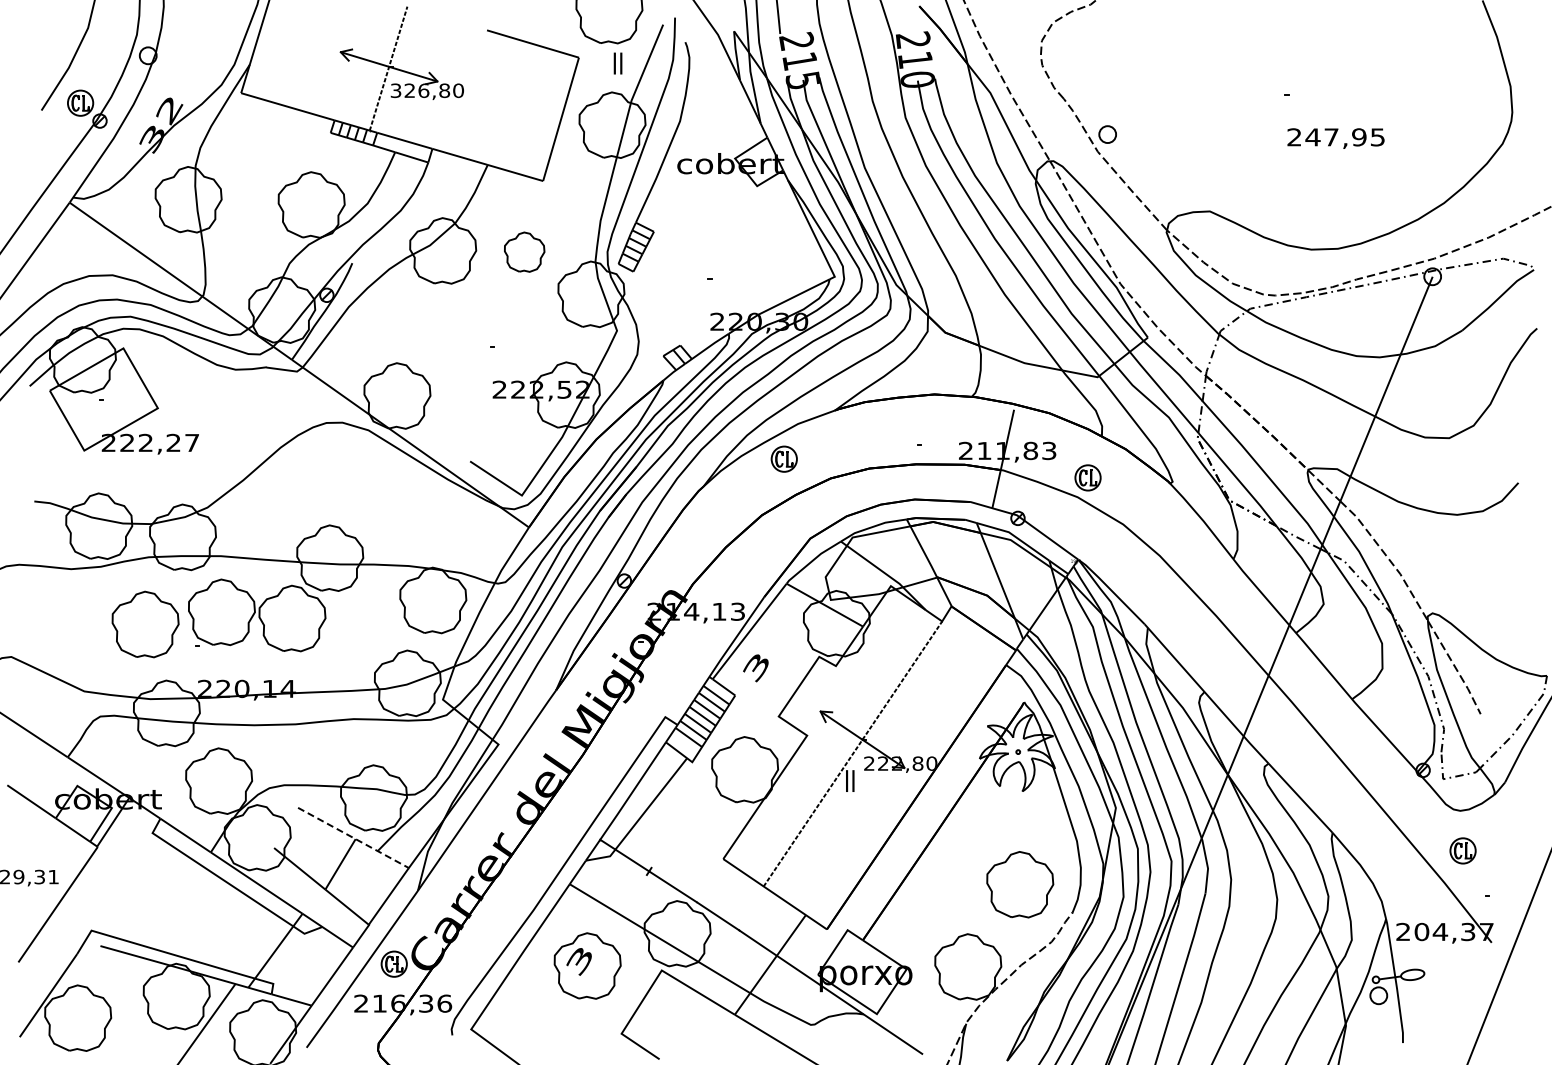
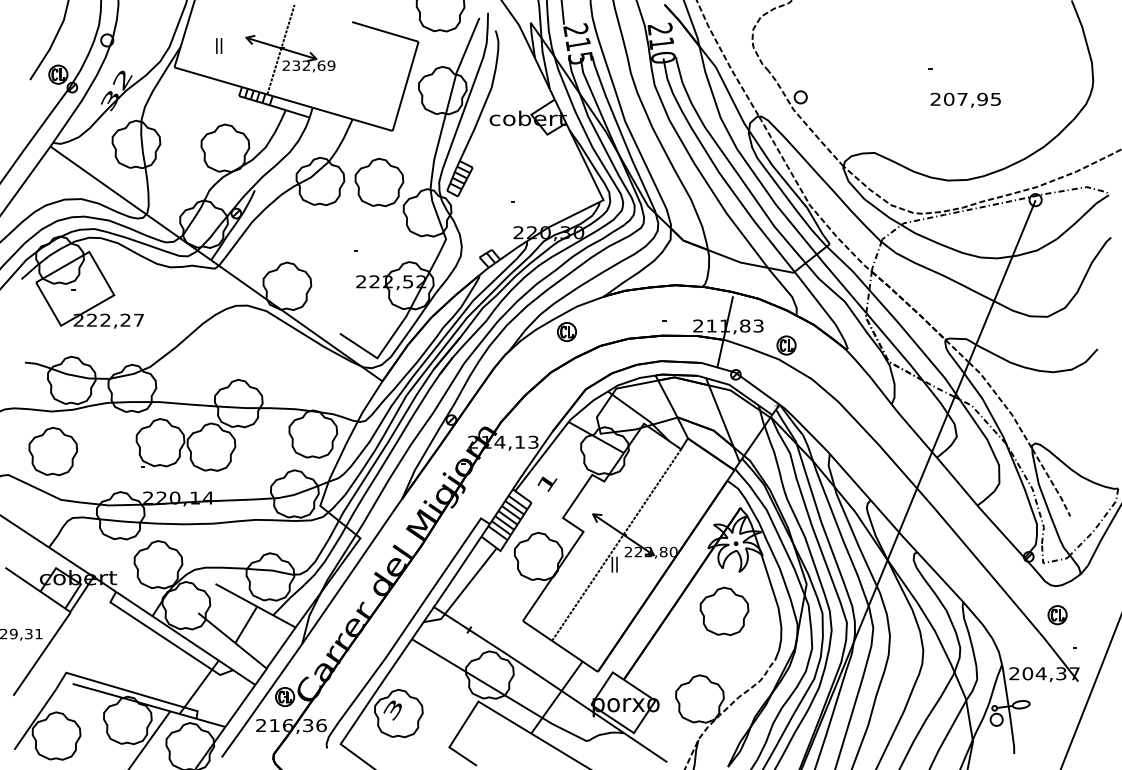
text: (617, 63) -> (218, 46), moved
text: (426, 90) -> (308, 65), 326,80 -> 232,69
text: (1312, 137) -> (948, 99), 247,95 -> 207,95
part: (524, 251) -> (379, 181), size x1.67
part: (145, 624) -> (53, 451), moved
text: (756, 668) -> (546, 483), 3 -> 1
line: (353, 838) -> (255, 606), dashed -> solid
part: (1020, 884) -> (724, 611), moved
part: (587, 965) -> (398, 713), moved

